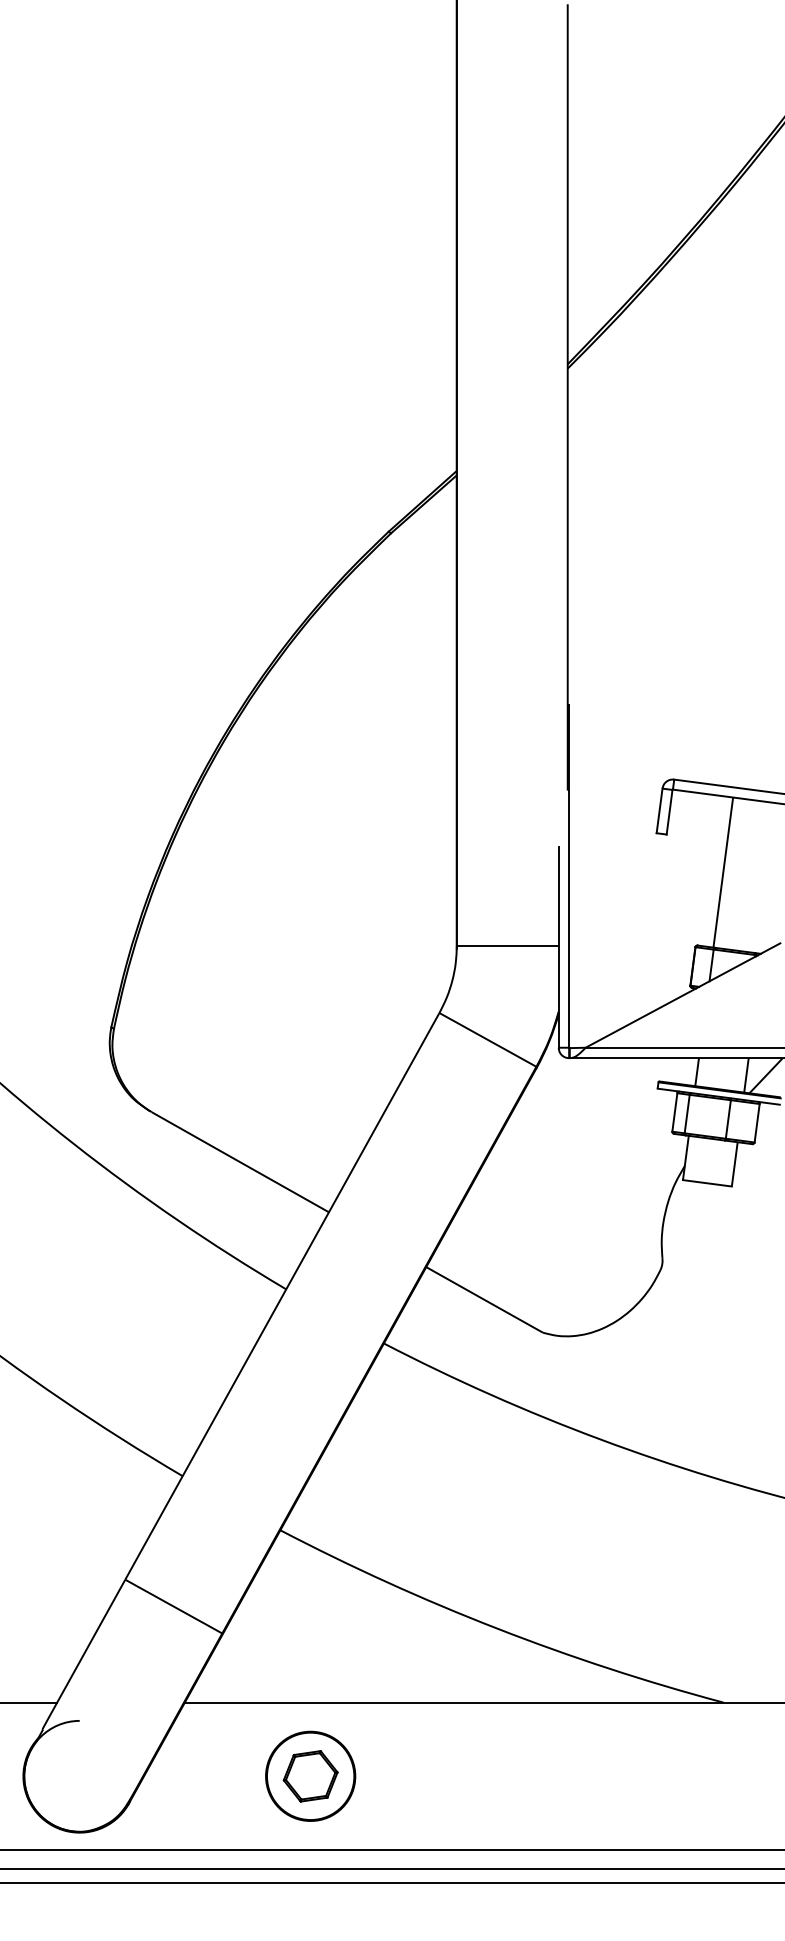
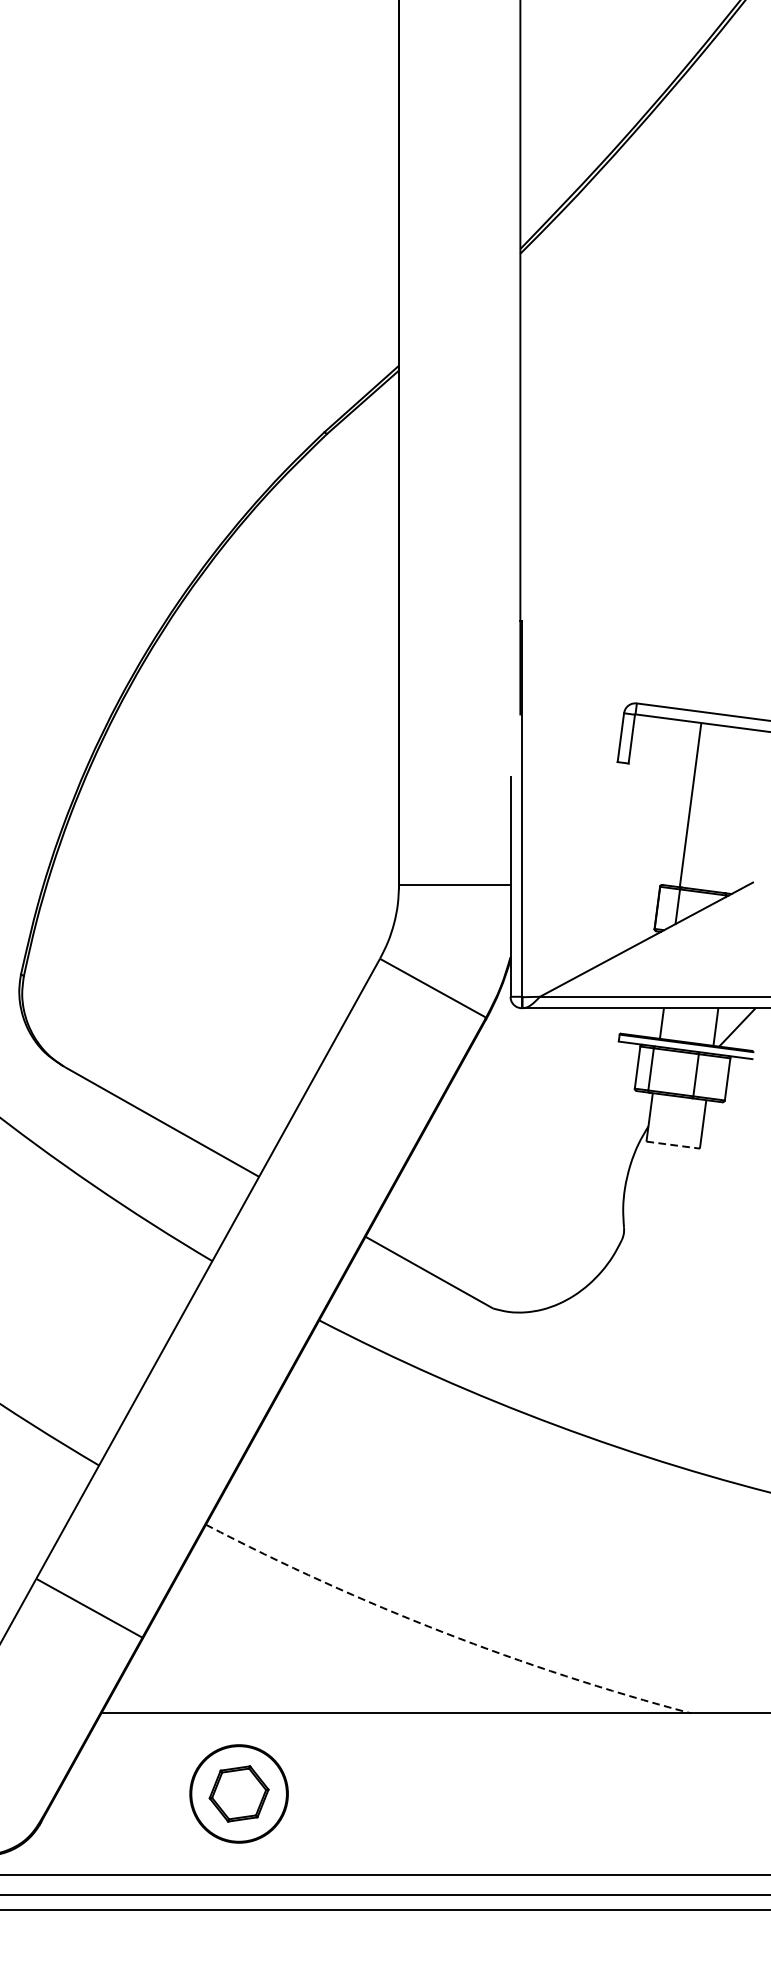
line: (707, 1183) -> (673, 1145), solid -> dashed
arc: (497, 1628) -> (443, 1632), solid -> dashed

